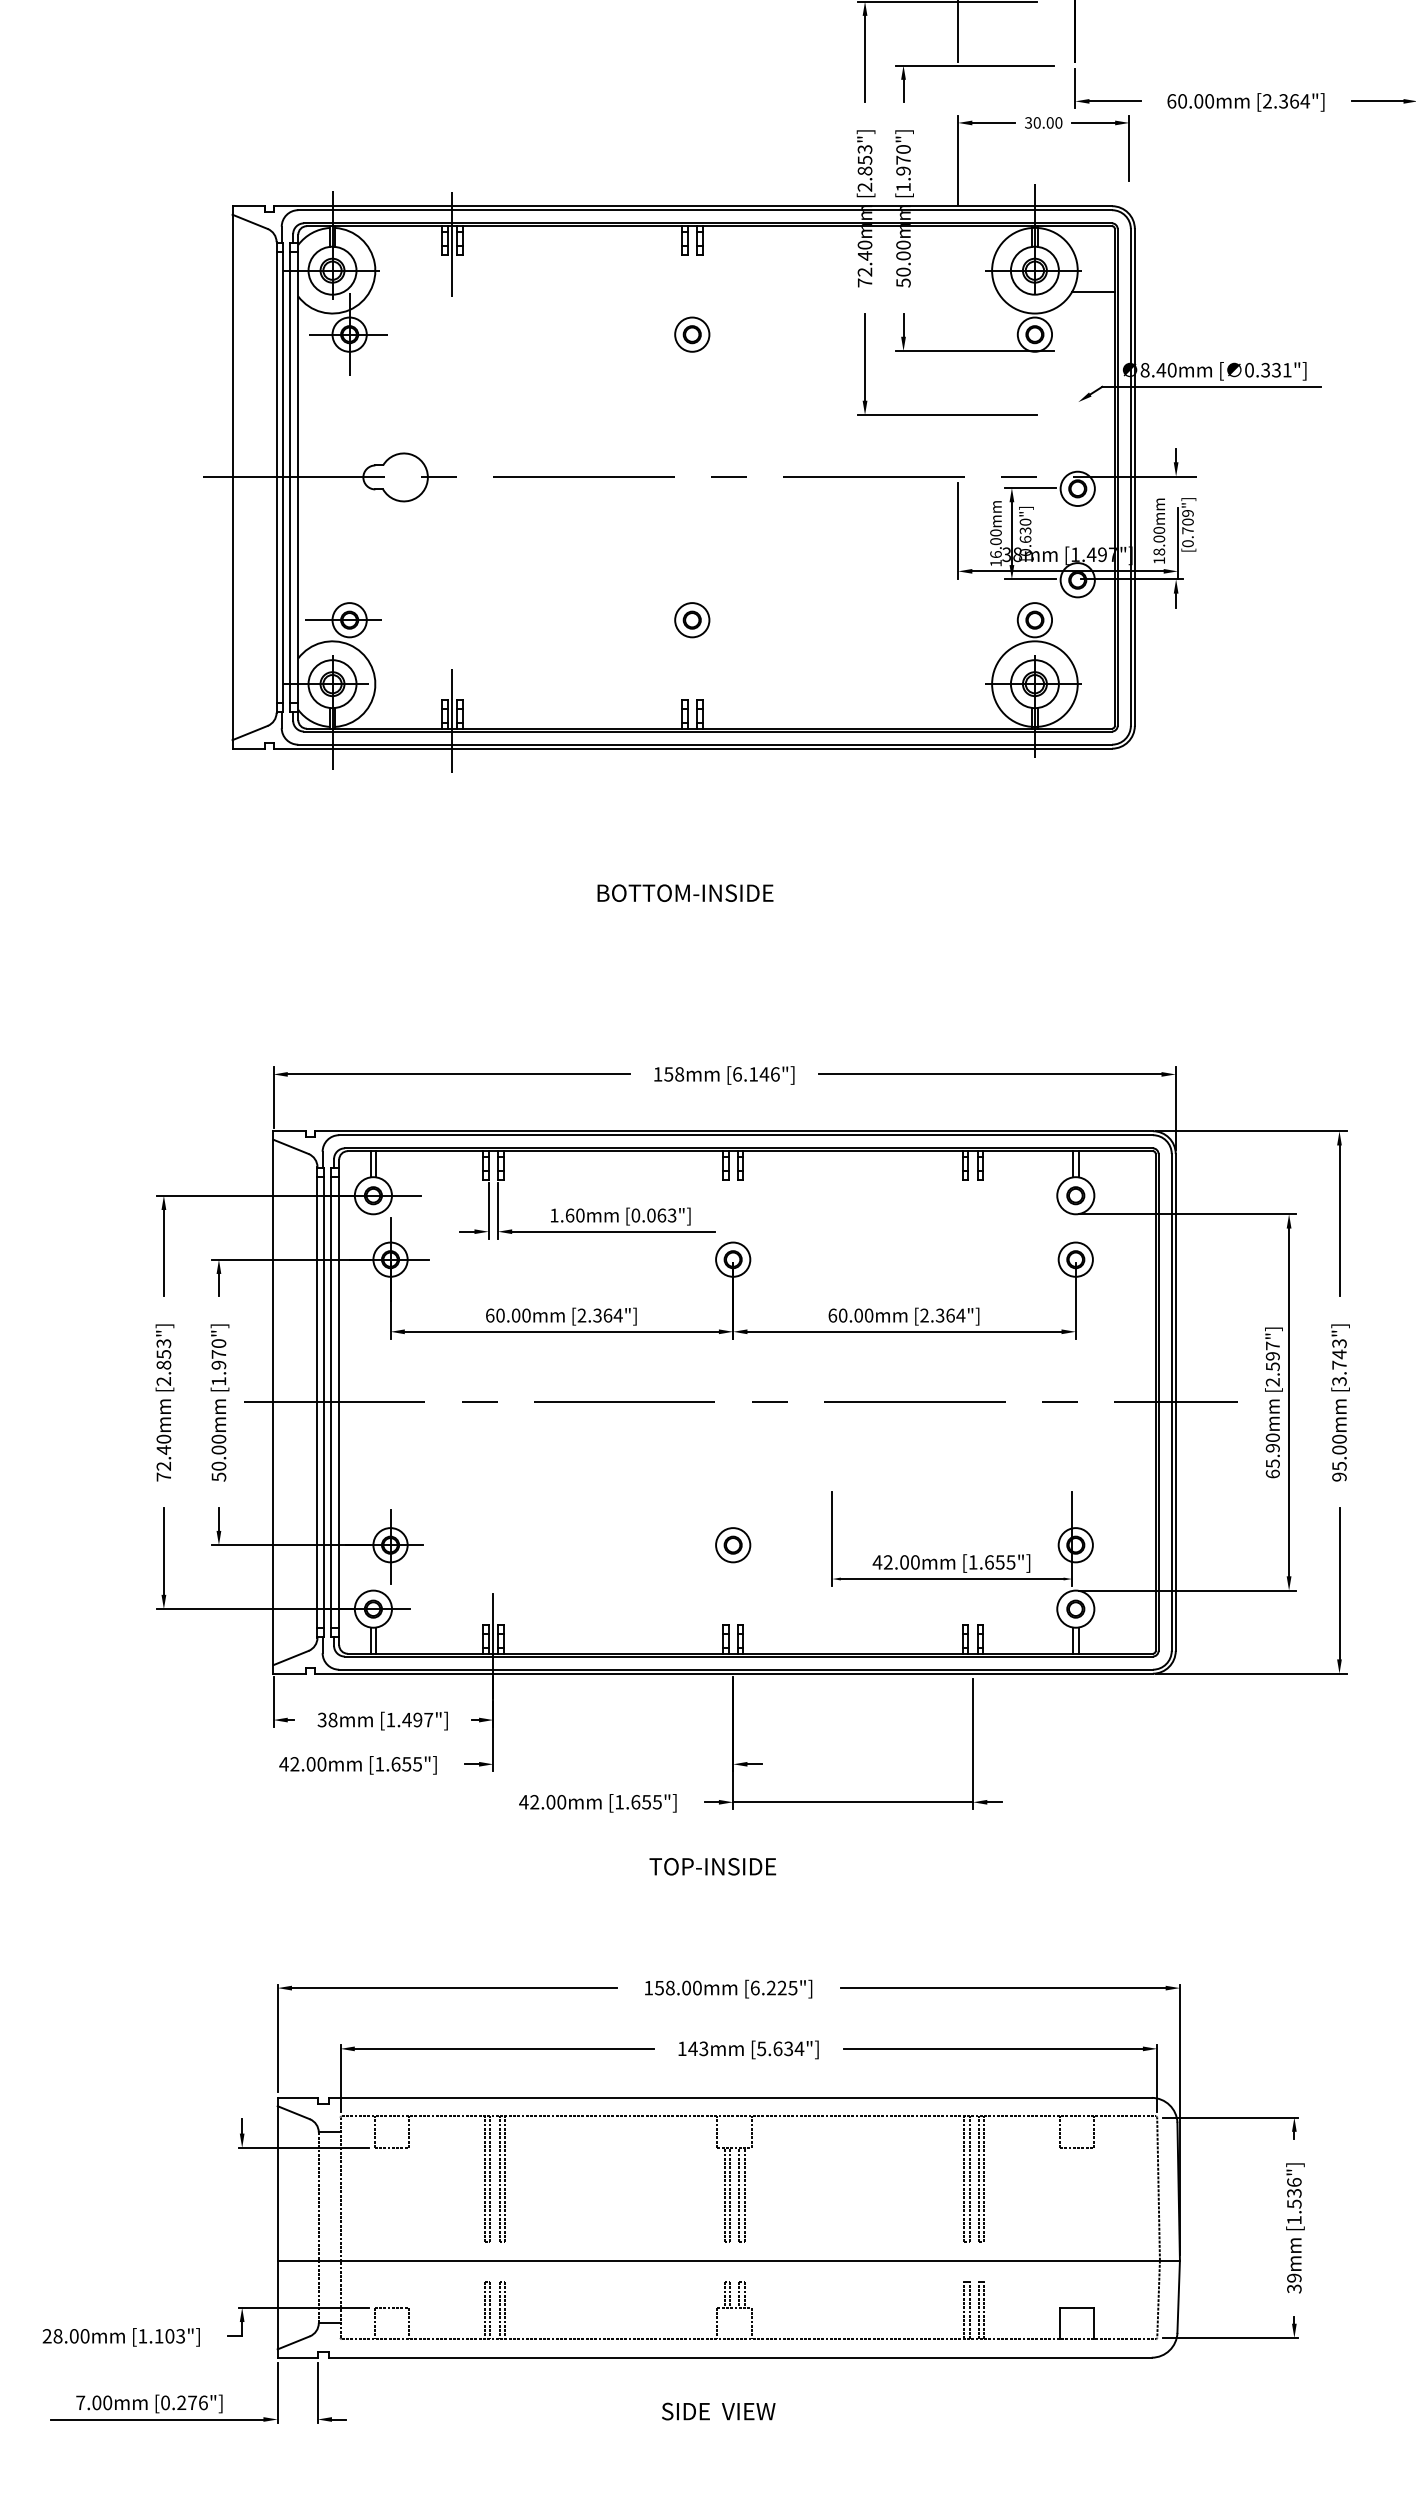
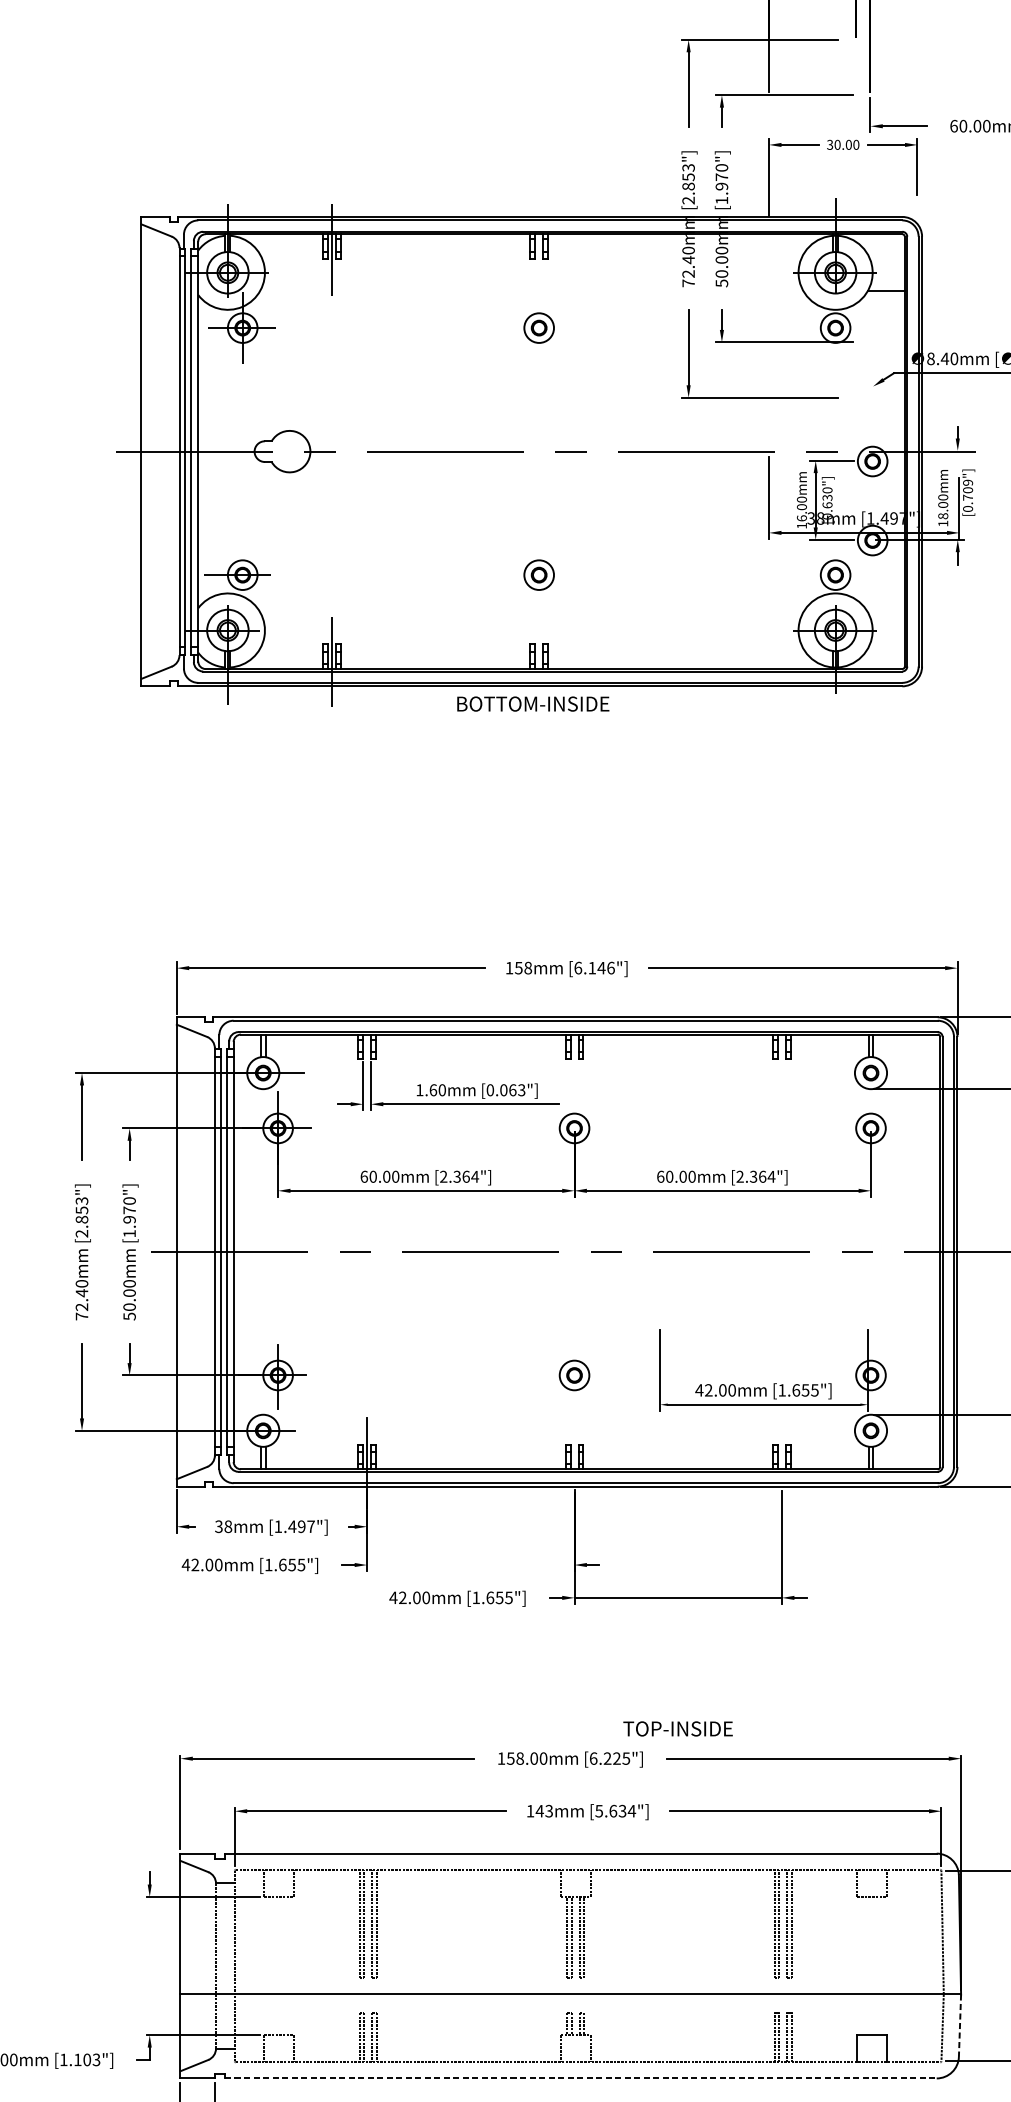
text: (685, 892) -> (533, 703), moved
text: (712, 1866) -> (677, 1728), moved
line: (1178, 2297) -> (959, 2026), solid -> dashed
line: (740, 2357) -> (580, 2078), solid -> dashed

